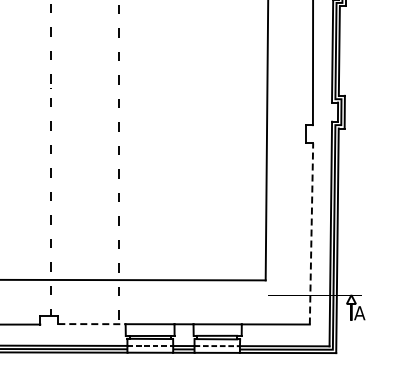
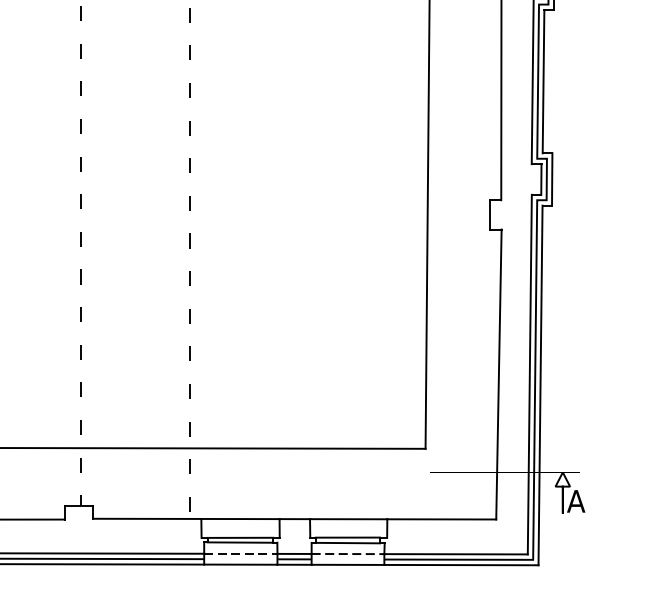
line: (311, 233) -> (498, 373), dashed -> solid
line: (91, 324) -> (146, 519), dashed -> solid

